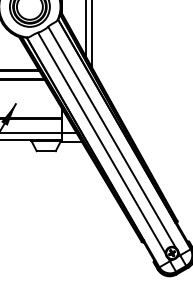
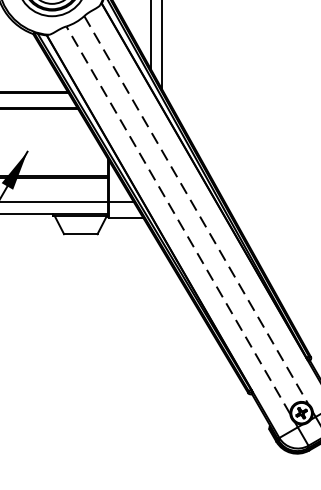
line: (112, 137) -> (197, 210), solid -> dashed
line: (101, 143) -> (177, 220), solid -> dashed

